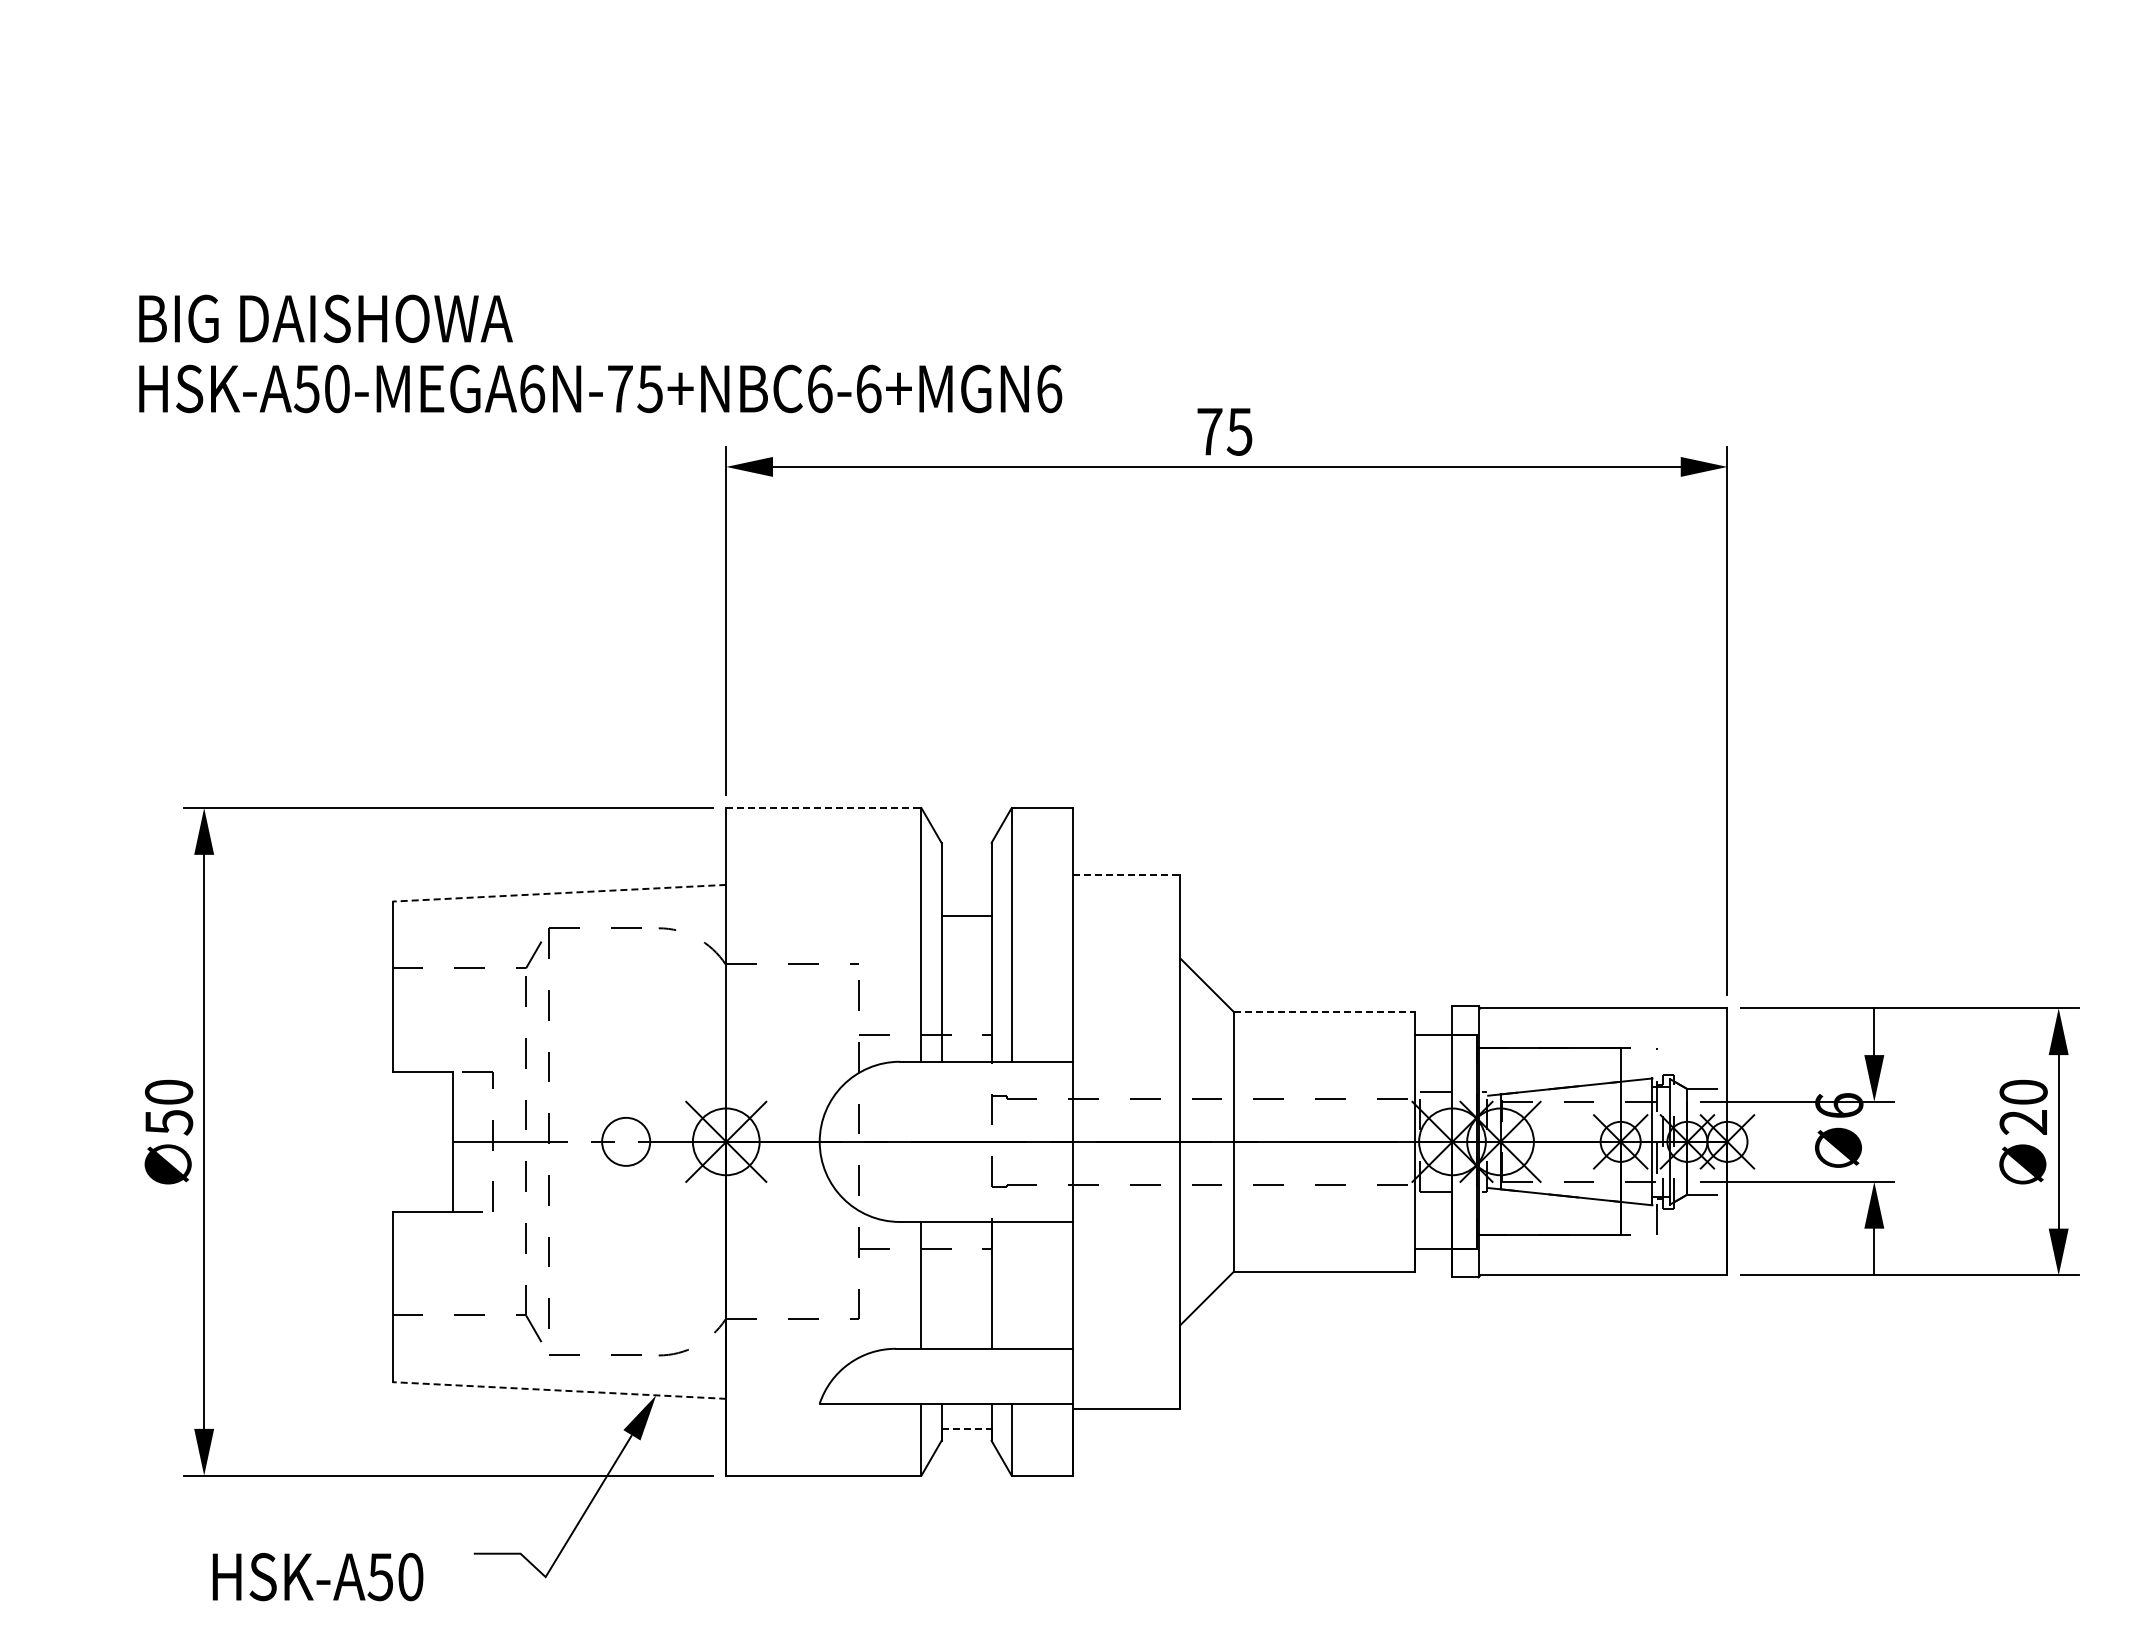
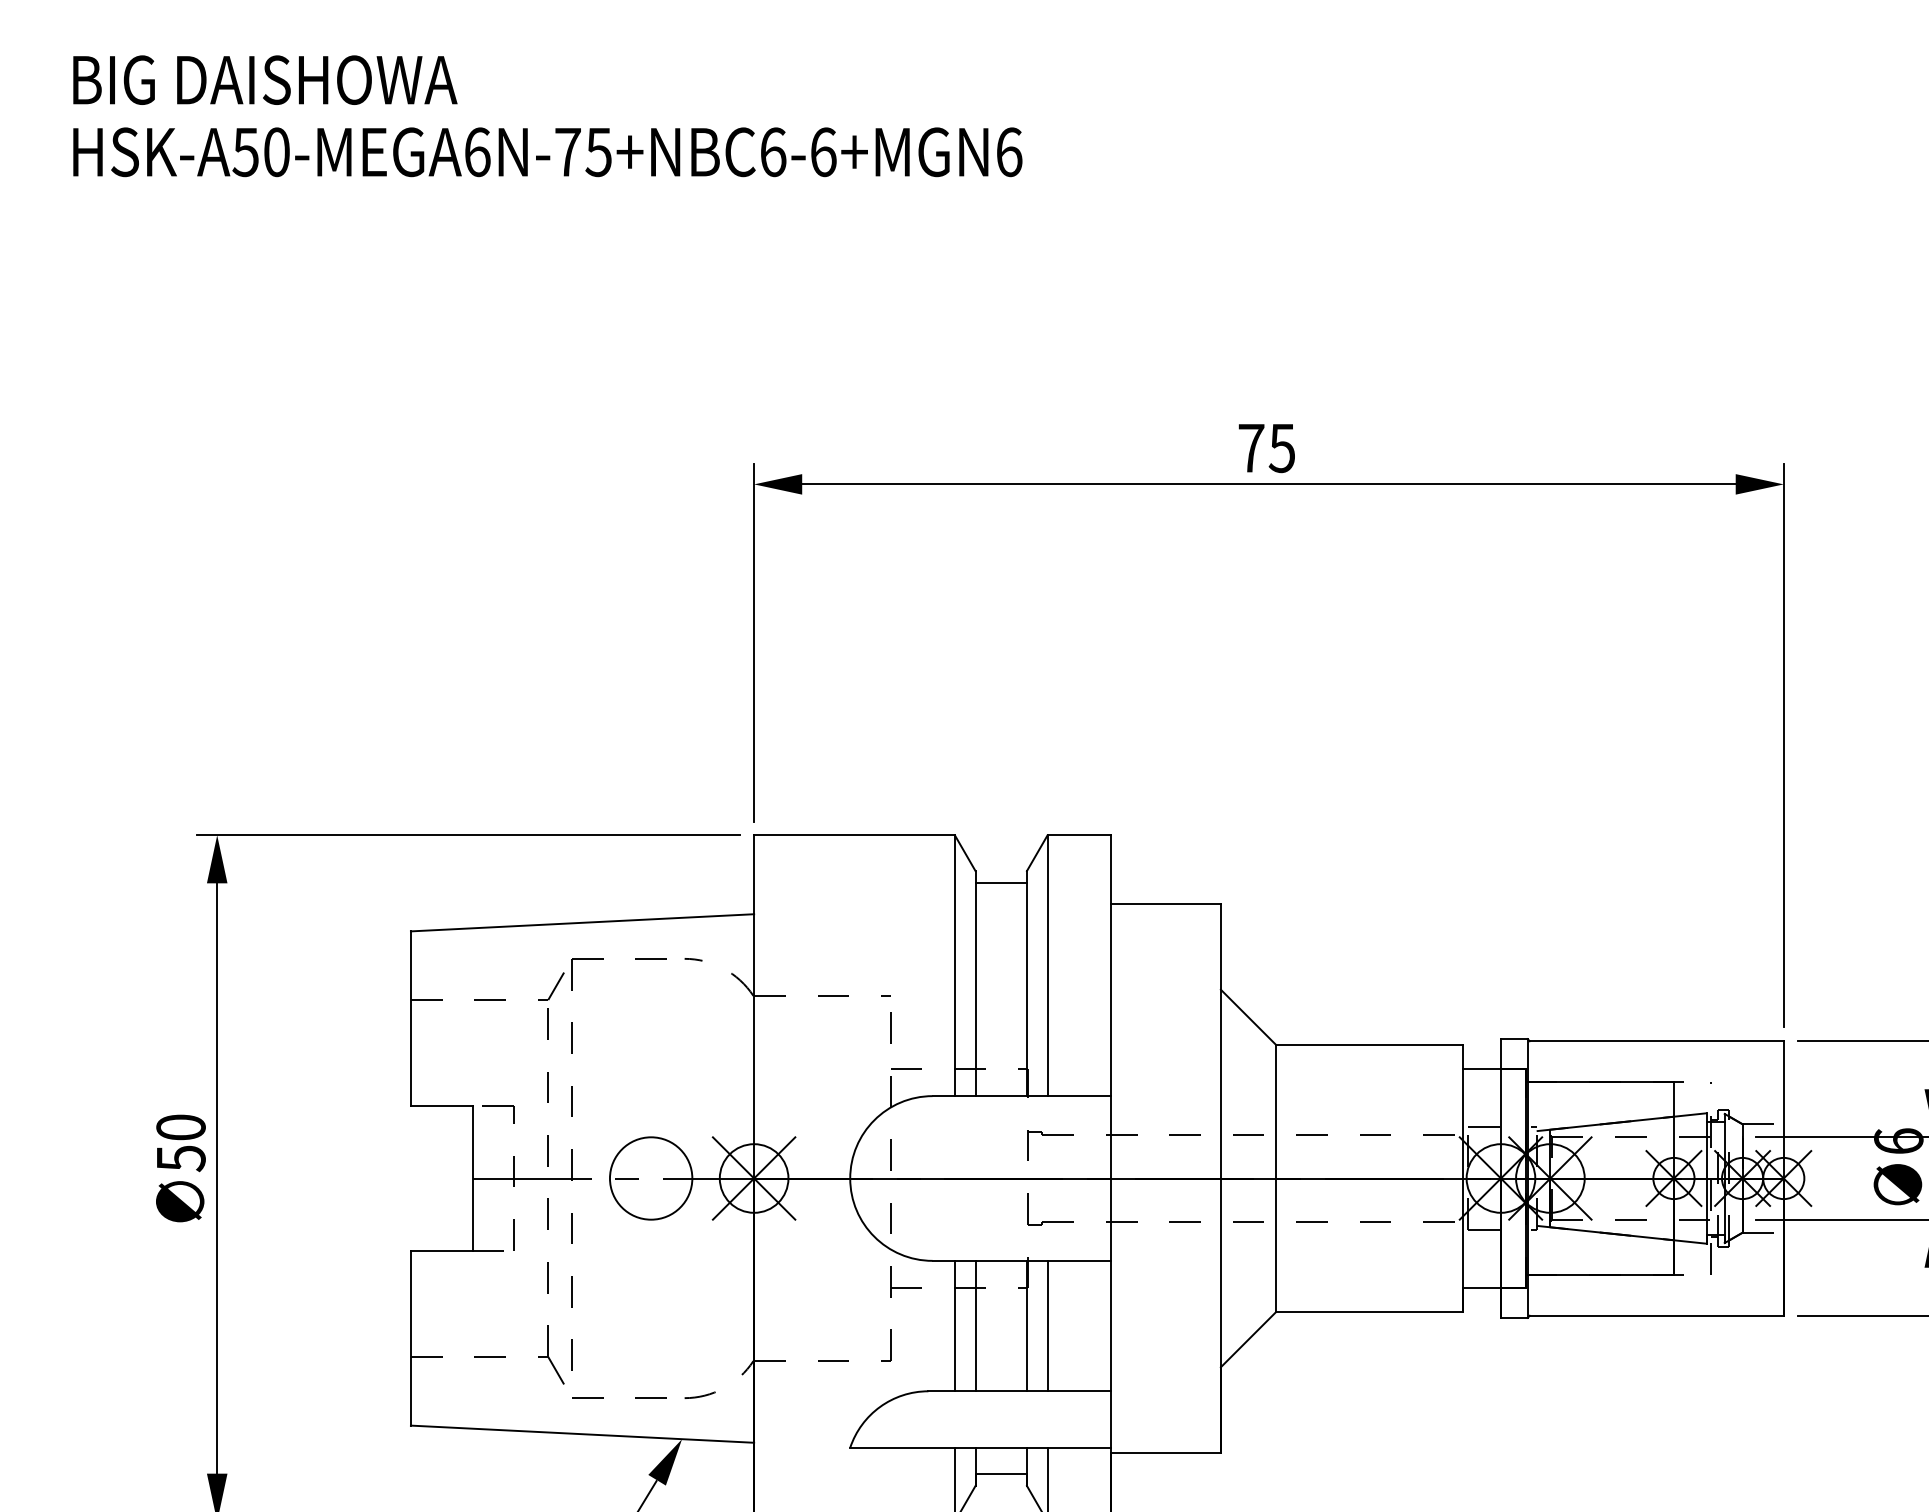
text: (600, 353) -> (547, 115), moved
line: (823, 808) -> (854, 835), dashed -> solid
line: (1127, 874) -> (1166, 903), dashed -> solid
line: (558, 893) -> (581, 923), dashed -> solid
line: (966, 915) -> (1001, 882), moved
line: (1324, 1011) -> (1369, 1044), dashed -> solid
circle: (626, 1141) -> (651, 1178), size x1.67
line: (941, 1284) -> (975, 1325), added
line: (1011, 1284) -> (1047, 1325), added
line: (558, 1390) -> (581, 1434), dashed -> solid
line: (967, 1428) -> (1002, 1473), dashed -> solid

